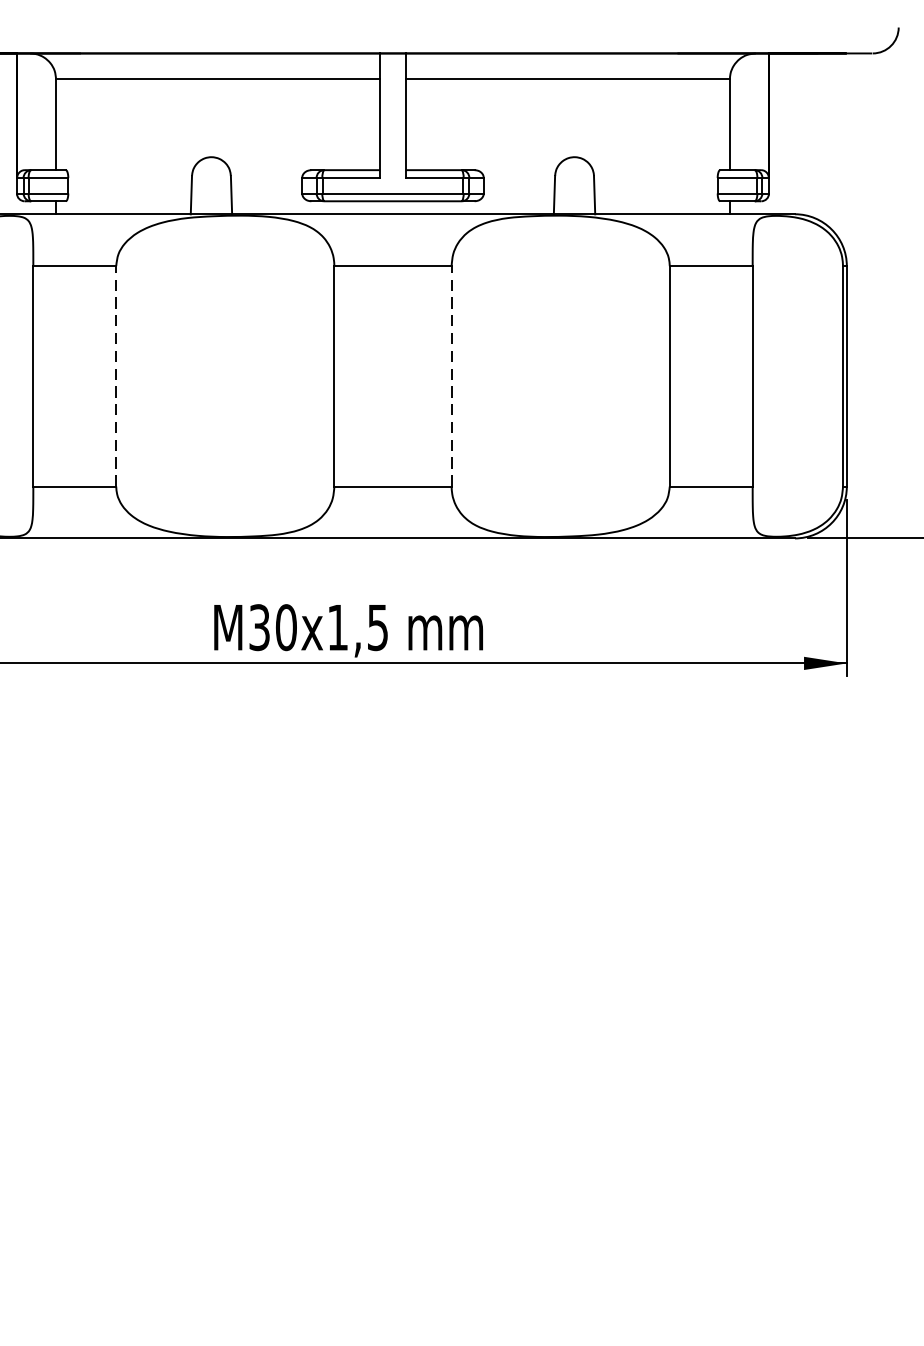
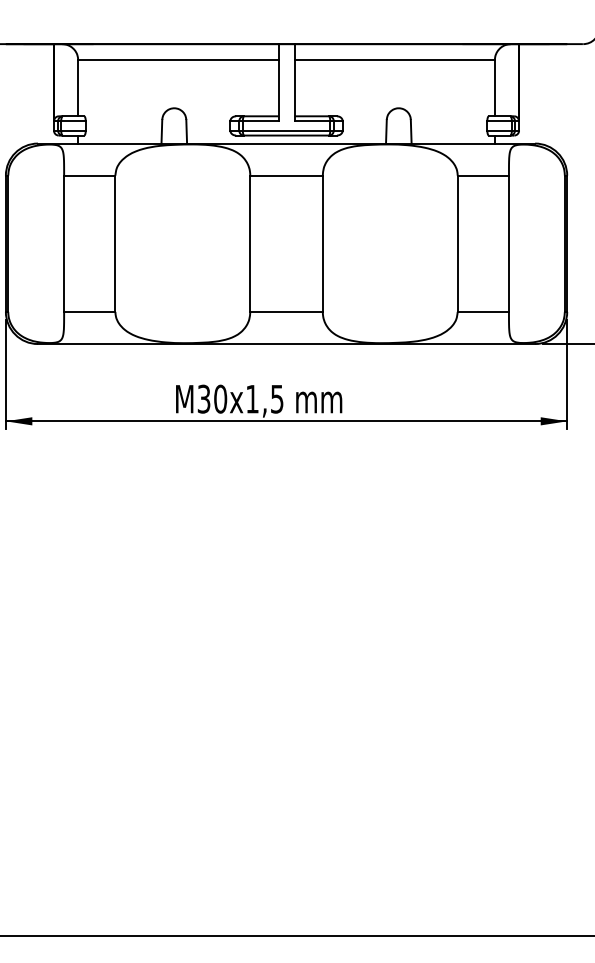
line: (116, 375) -> (115, 243), dashed -> solid
line: (451, 375) -> (322, 243), dashed -> solid

